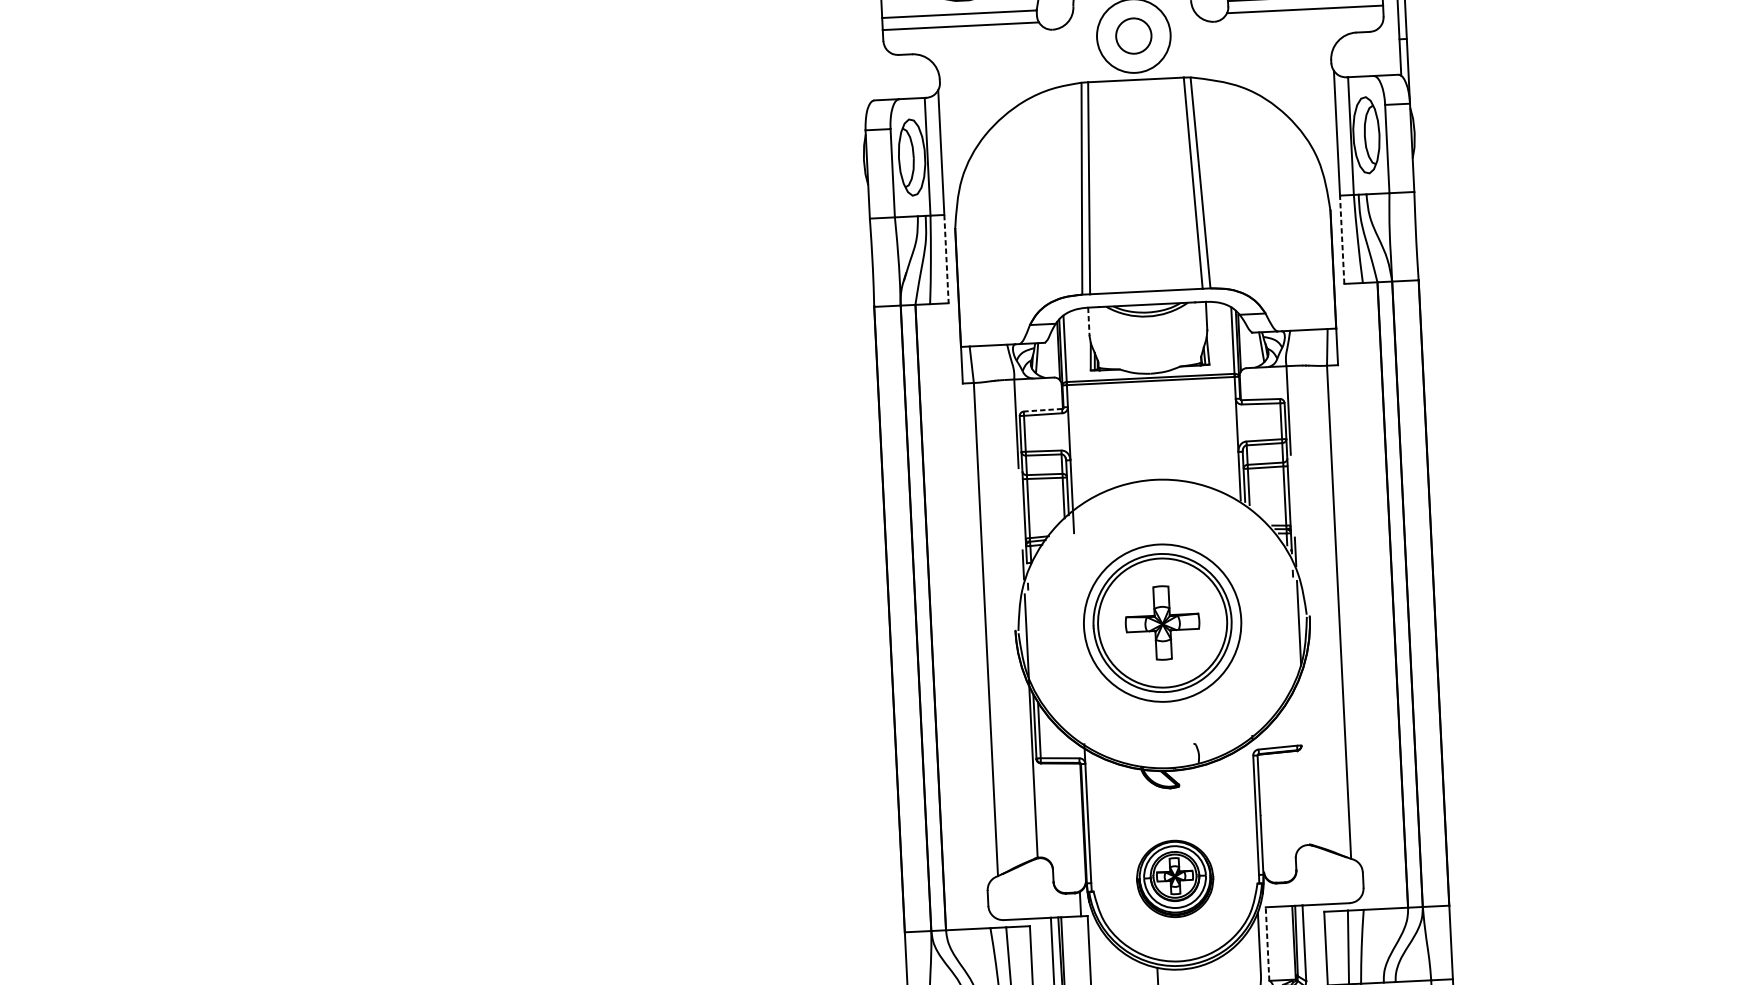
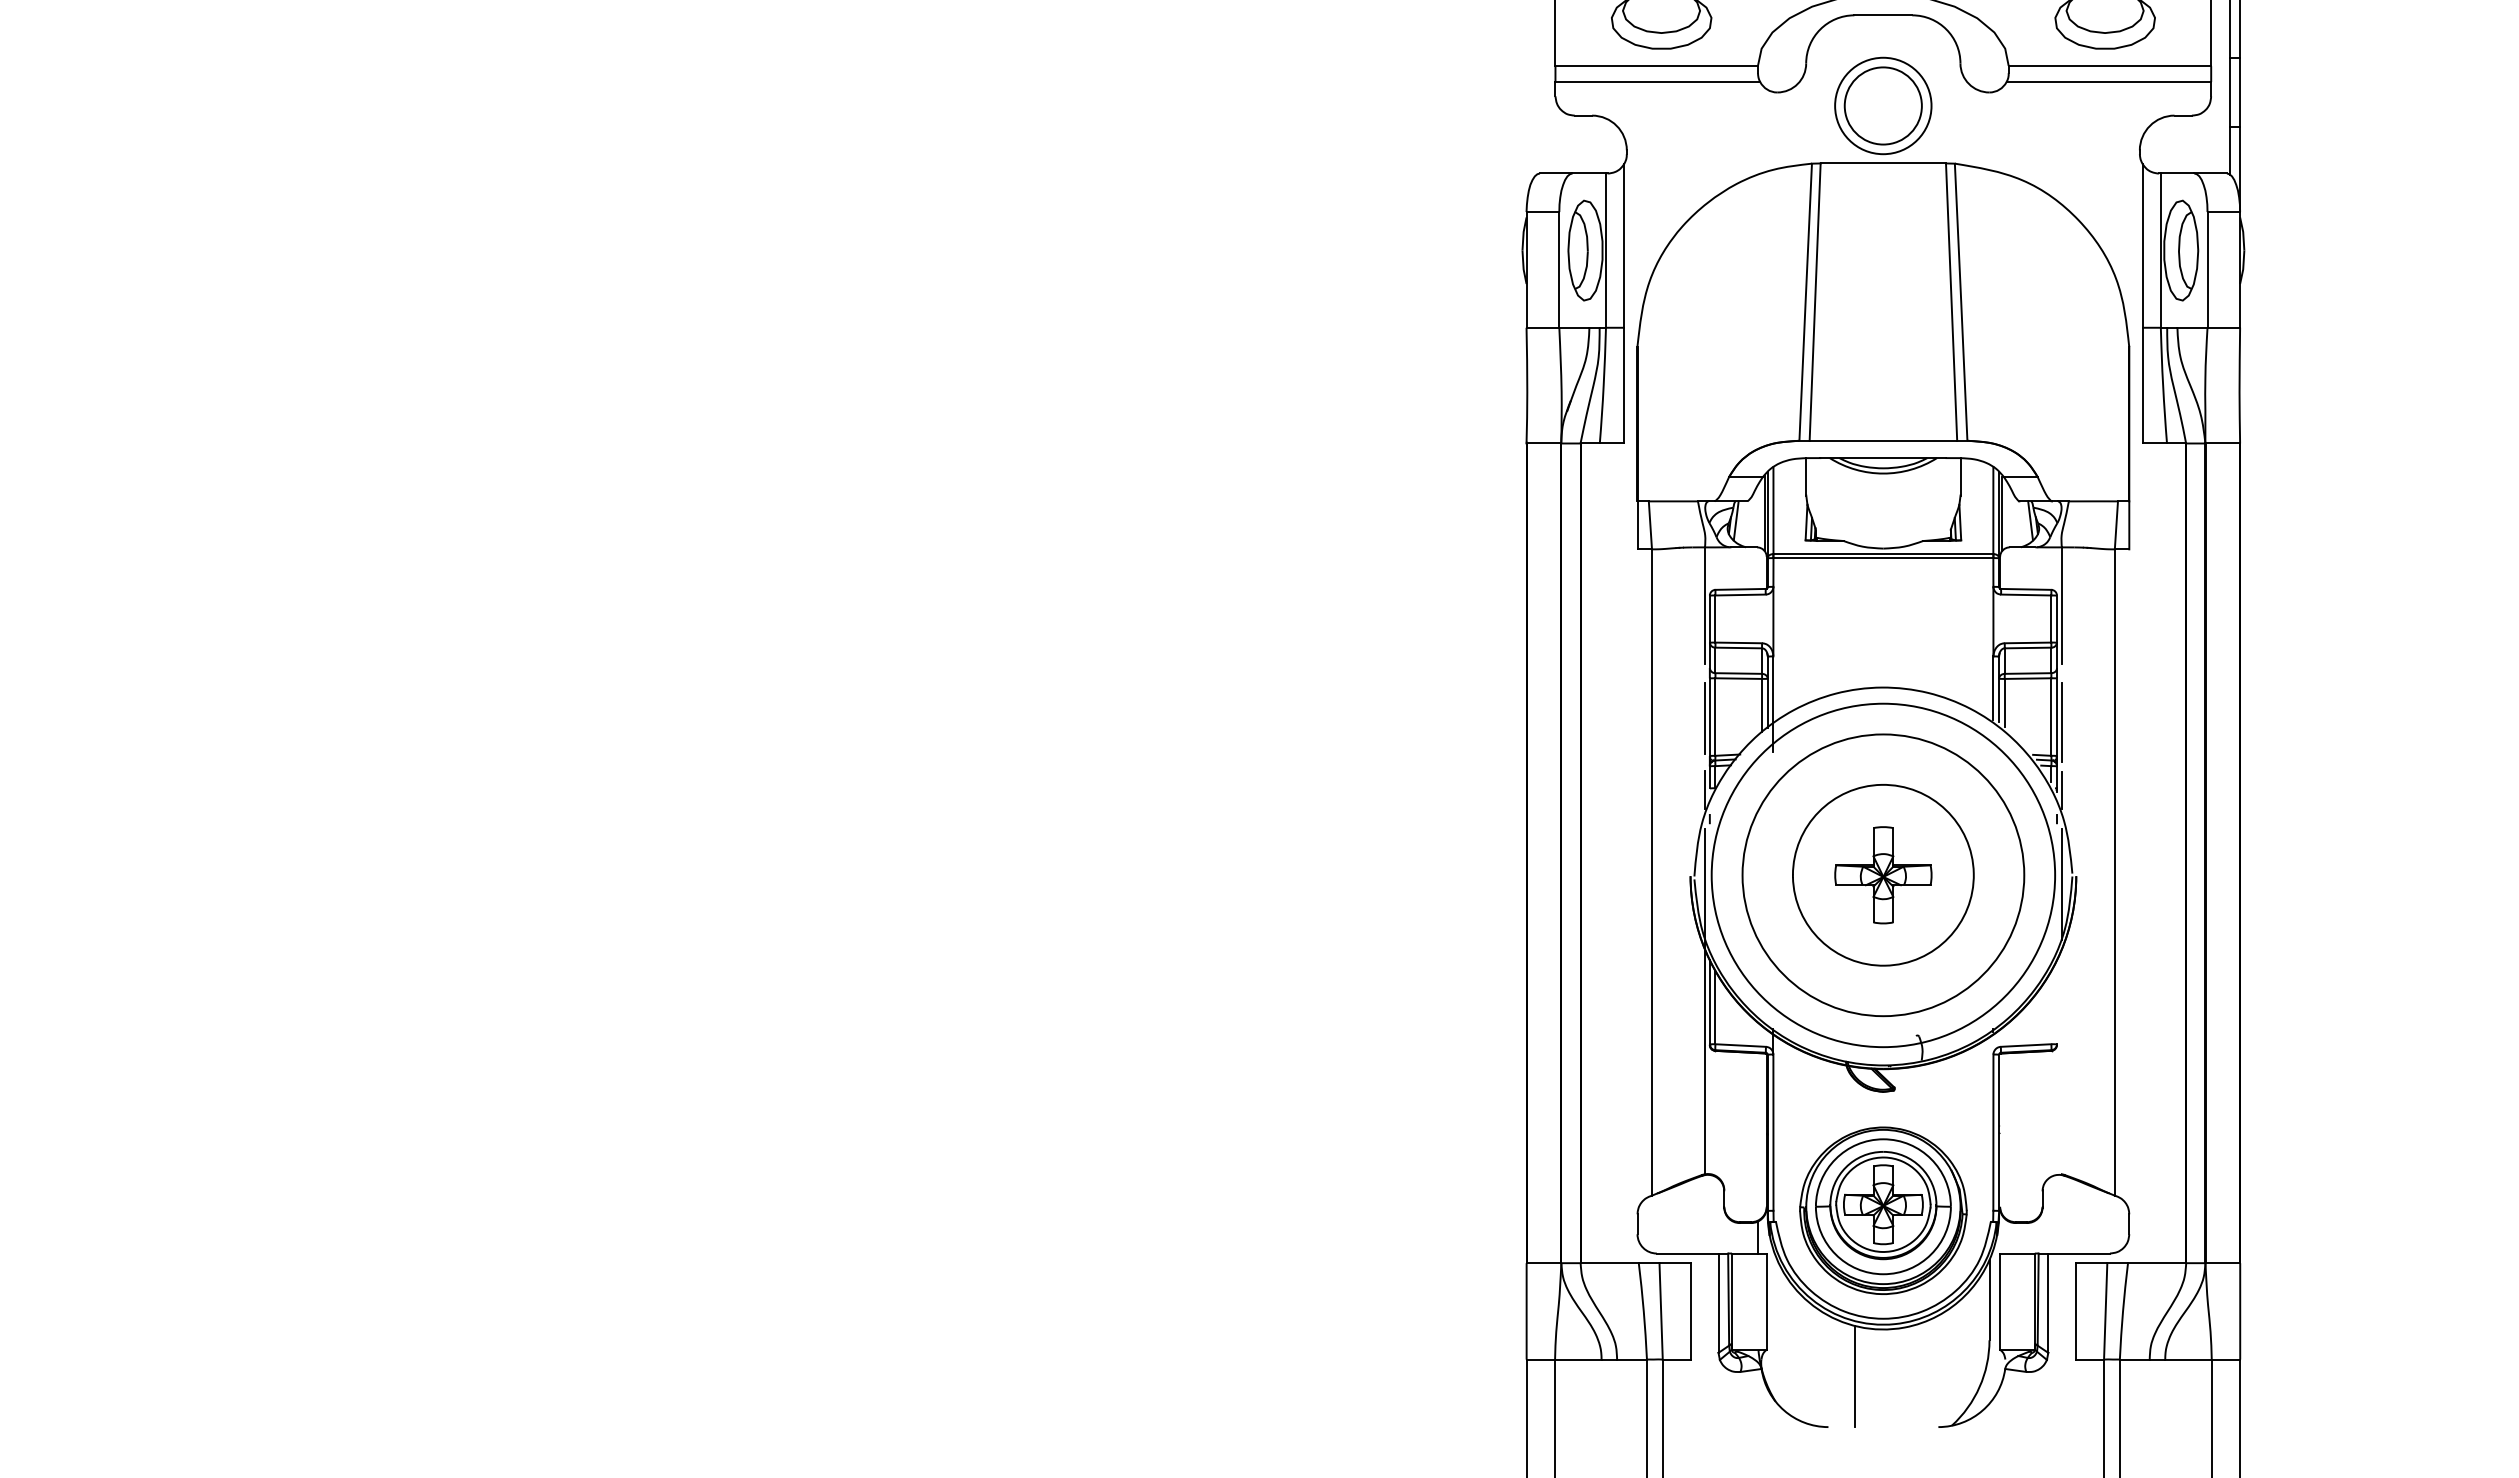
circle: (1133, 35) -> (1882, 105), size x1.67
line: (1342, 239) -> (2142, 385), dashed -> solid
line: (946, 259) -> (1624, 385), dashed -> solid
line: (1089, 321) -> (1806, 476), dashed -> solid
line: (1042, 410) -> (1740, 589), dashed -> solid
line: (1292, 499) -> (2061, 722), added
line: (1021, 510) -> (1705, 718), added
circle: (1162, 623) -> (1883, 875), size x1.67
circle: (1162, 623) -> (1883, 875), size x1.67
part: (1175, 878) -> (1883, 1210), size x1.67
line: (1267, 943) -> (2000, 1301), dashed -> solid

